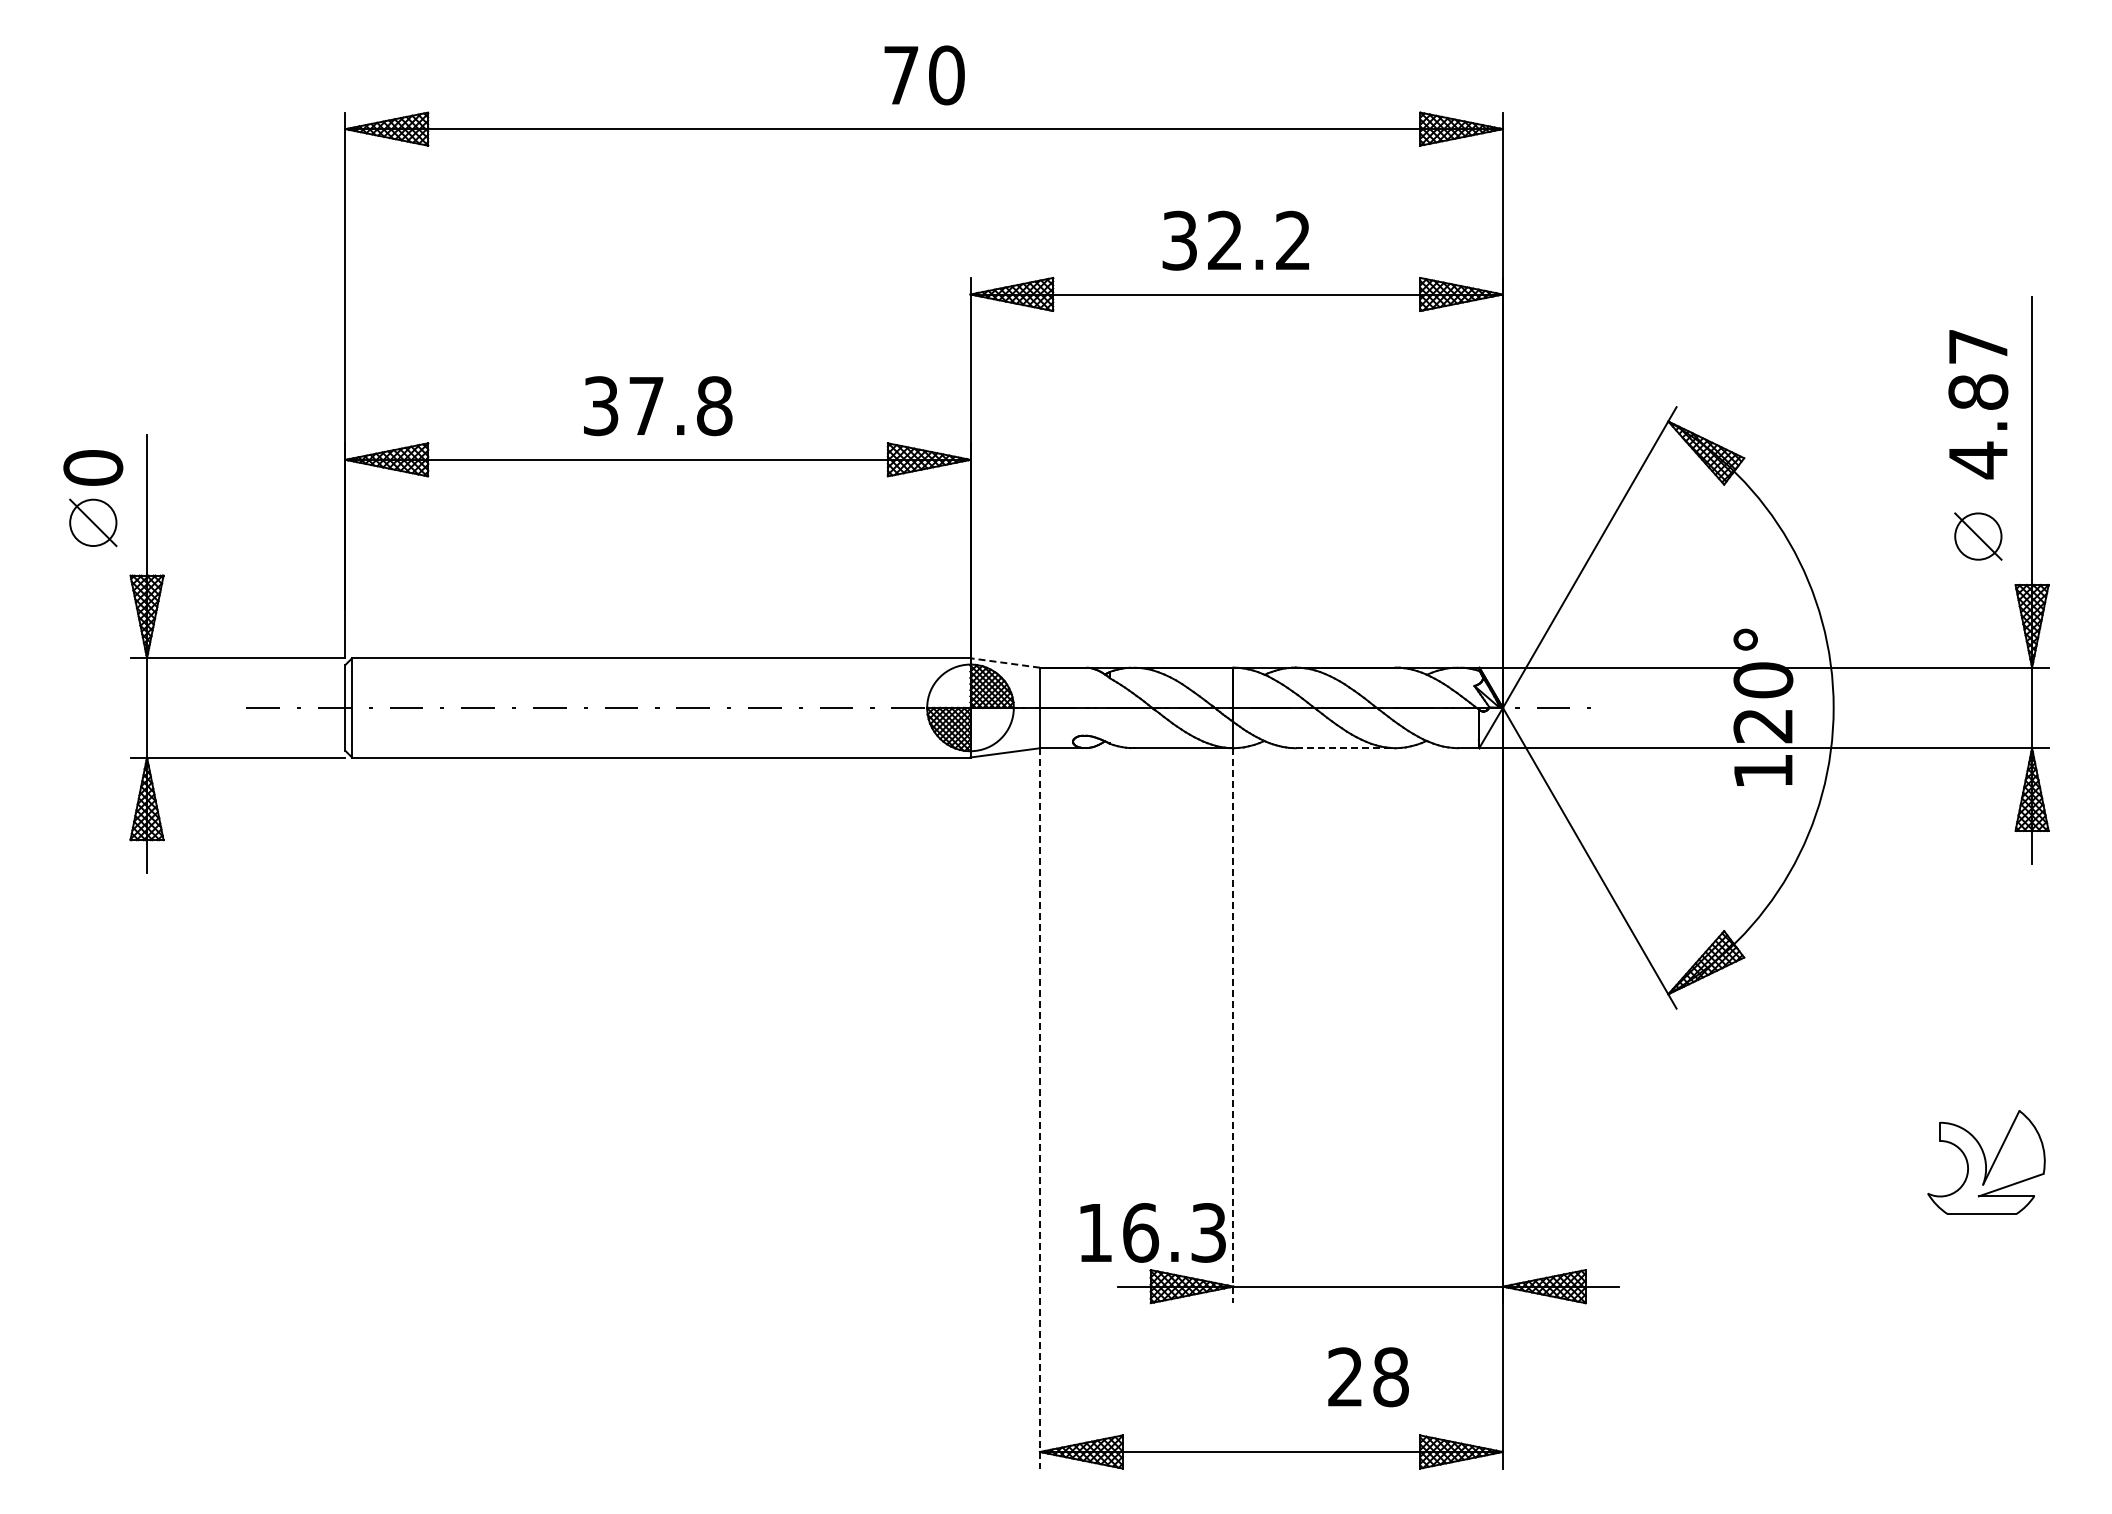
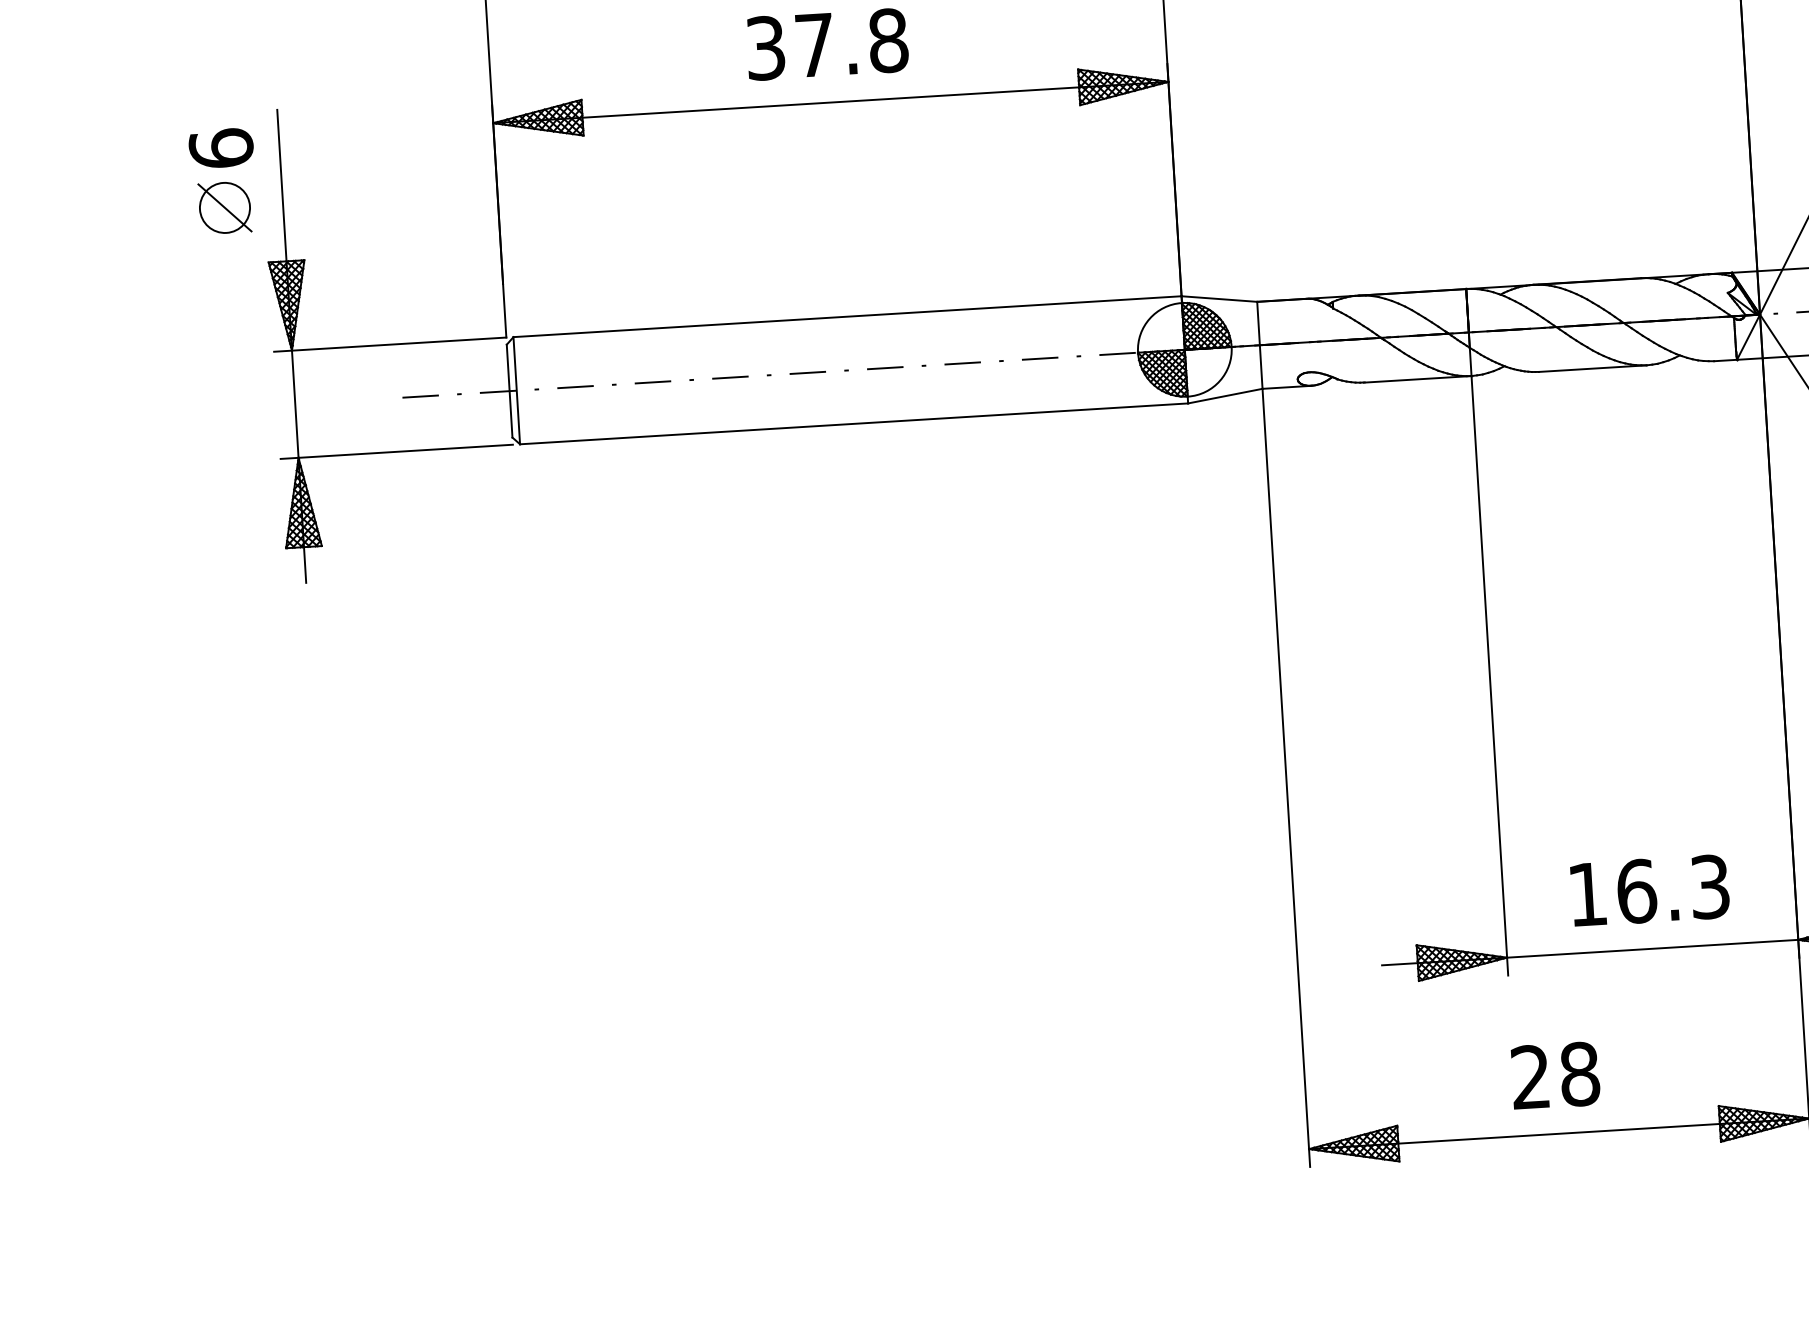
text: (93, 467) -> (221, 148), 0 -> 6
line: (1004, 662) -> (1218, 298), dashed -> solid
line: (1345, 748) -> (1592, 368), dashed -> solid
line: (1233, 1026) -> (1489, 676), dashed -> solid
line: (1039, 1108) -> (1285, 778), dashed -> solid
text: (1152, 1232) -> (1649, 890), moved
text: (1368, 1377) -> (1555, 1076), moved

